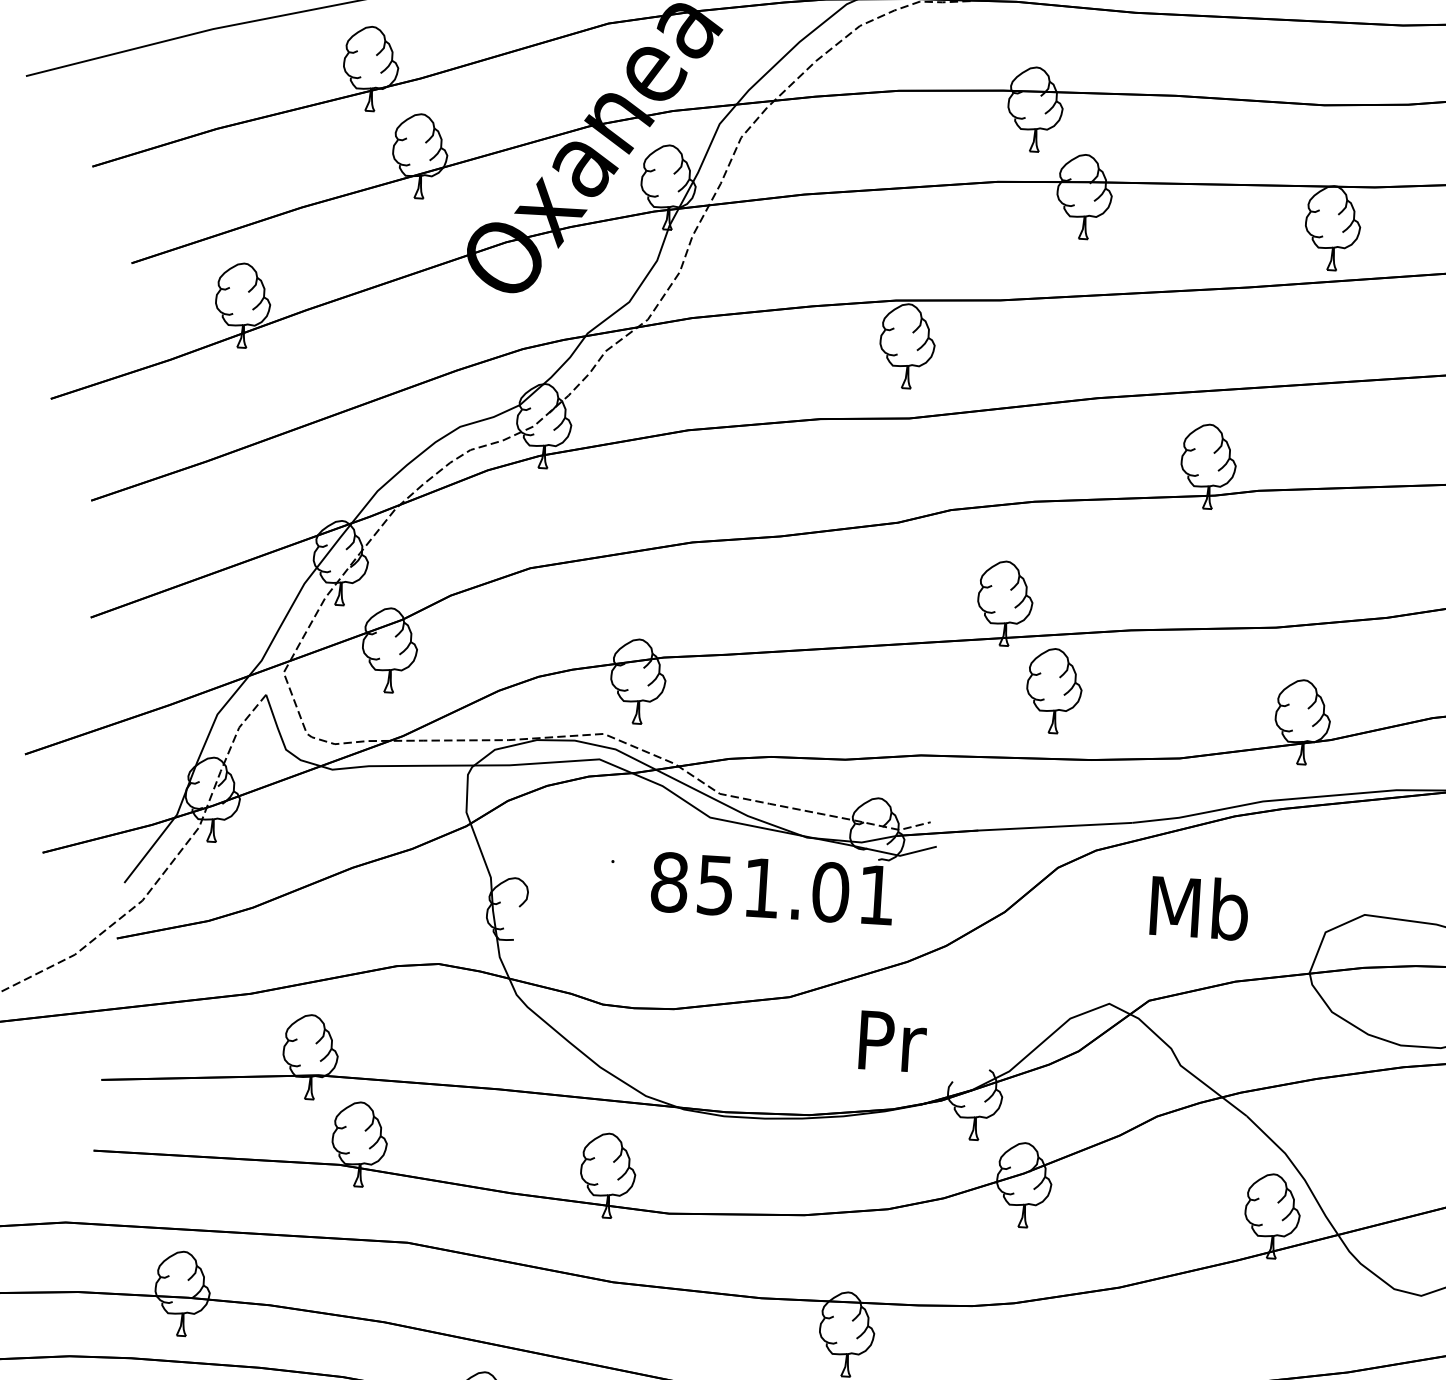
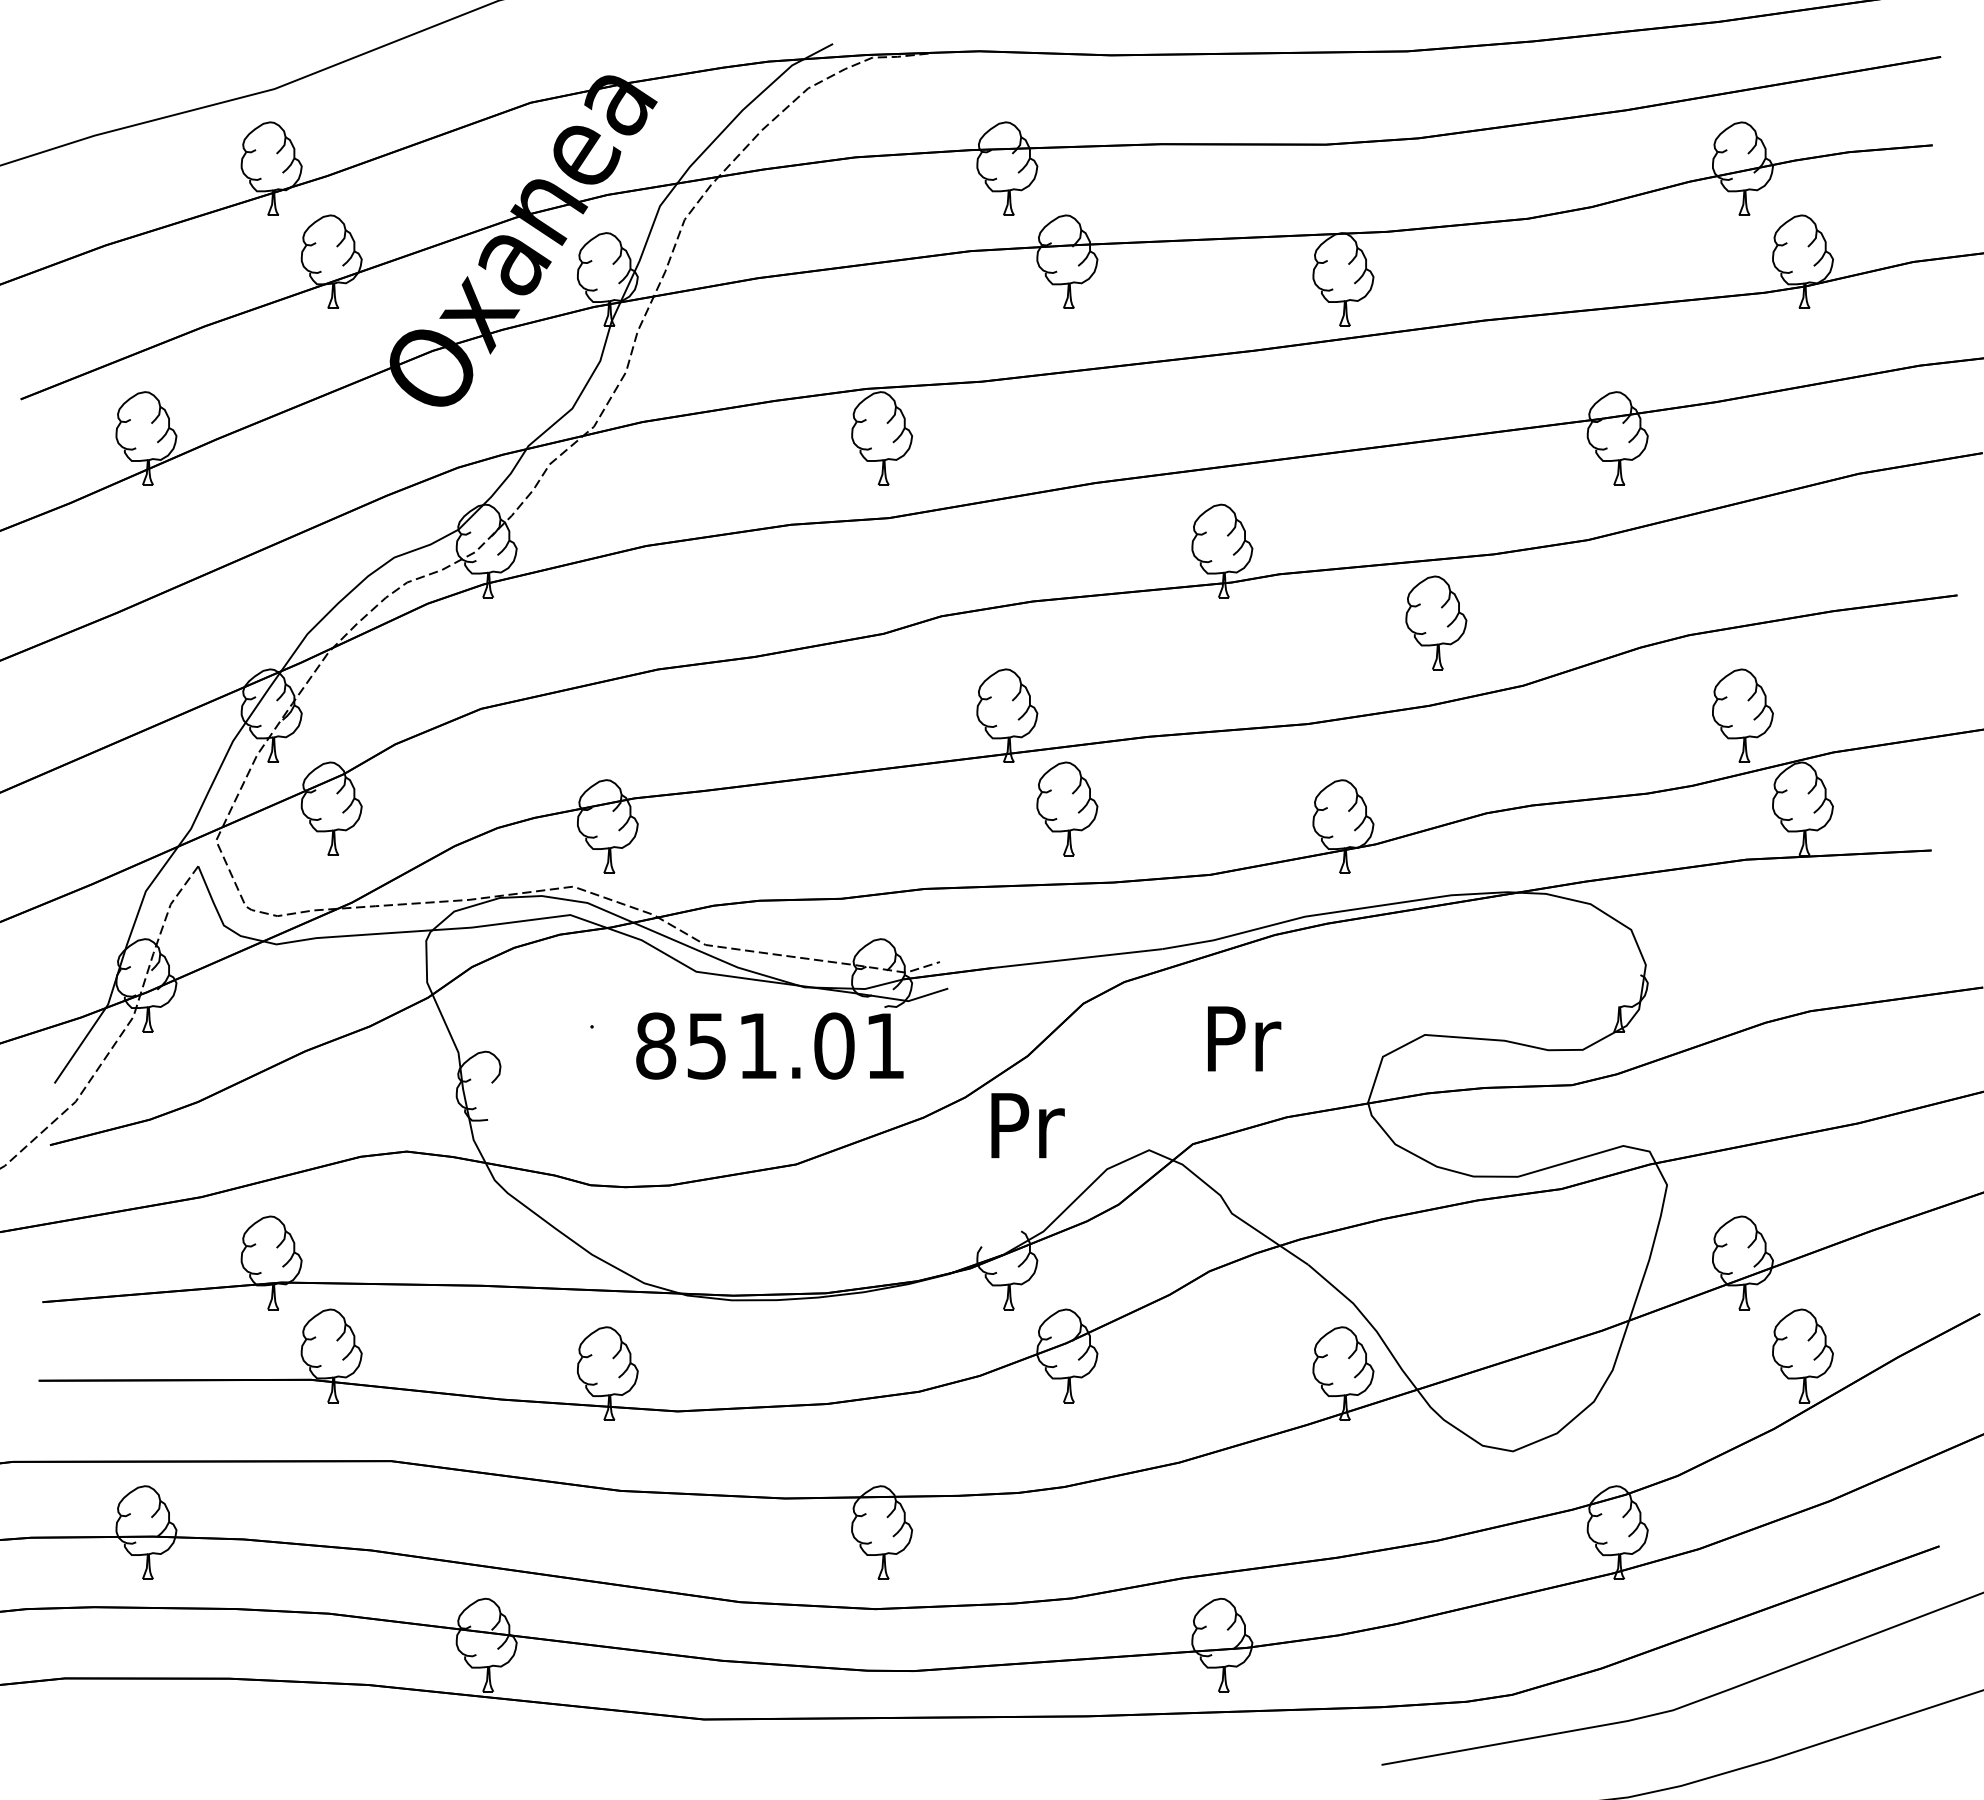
part: (1397, 543) -> (1436, 622), added
text: (1199, 907) -> (1242, 1037), Mb -> Pr
text: (892, 1041) -> (1027, 1125), moved

